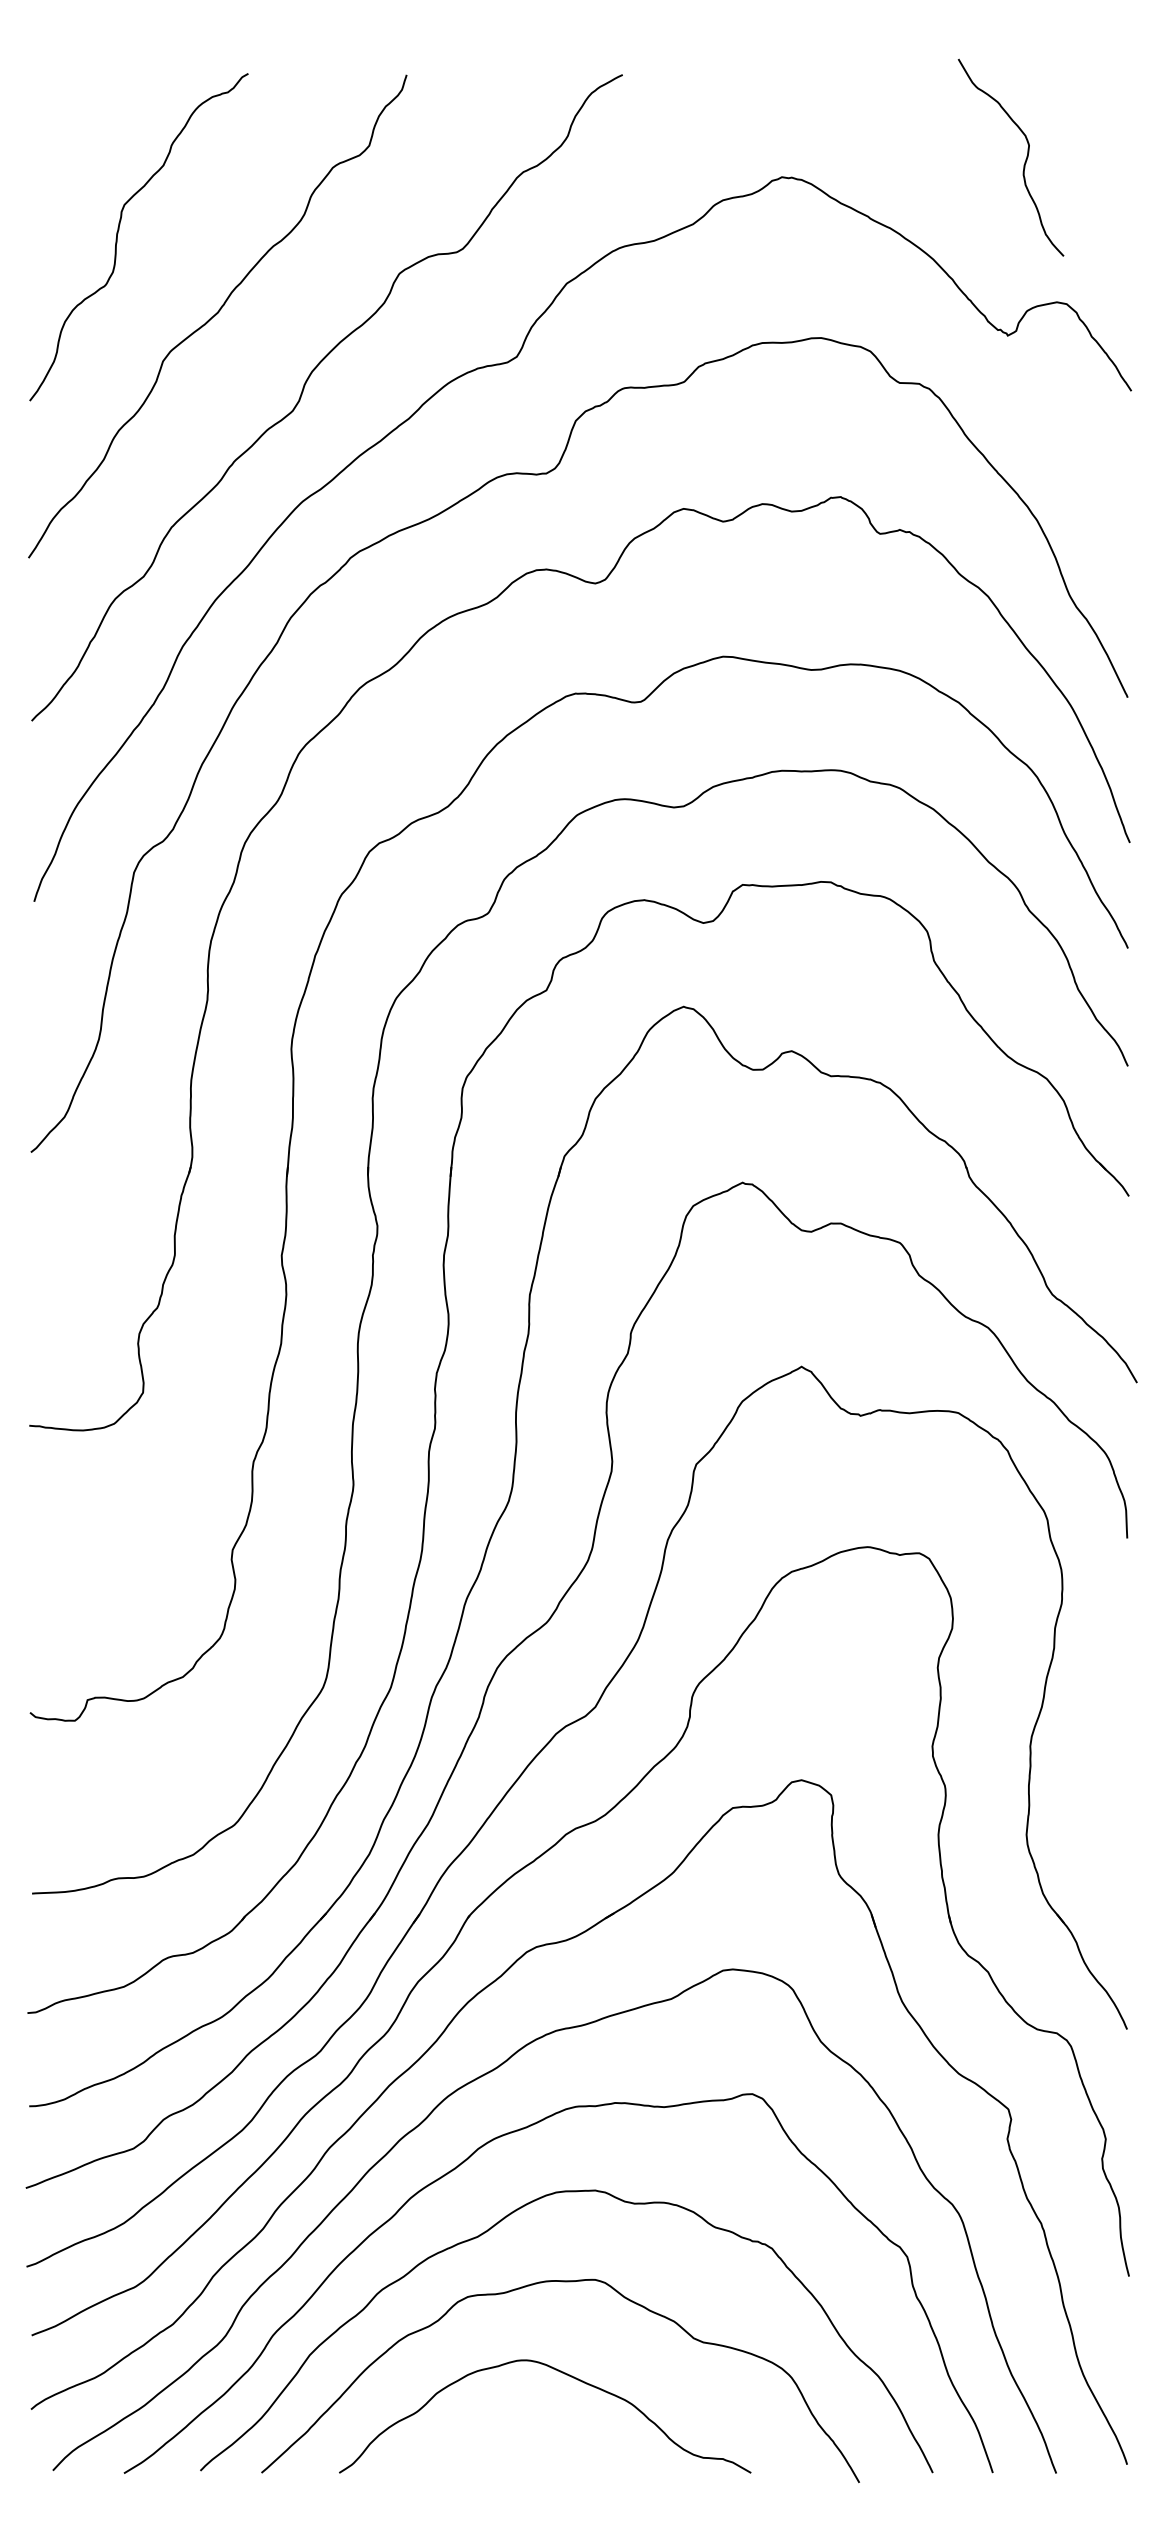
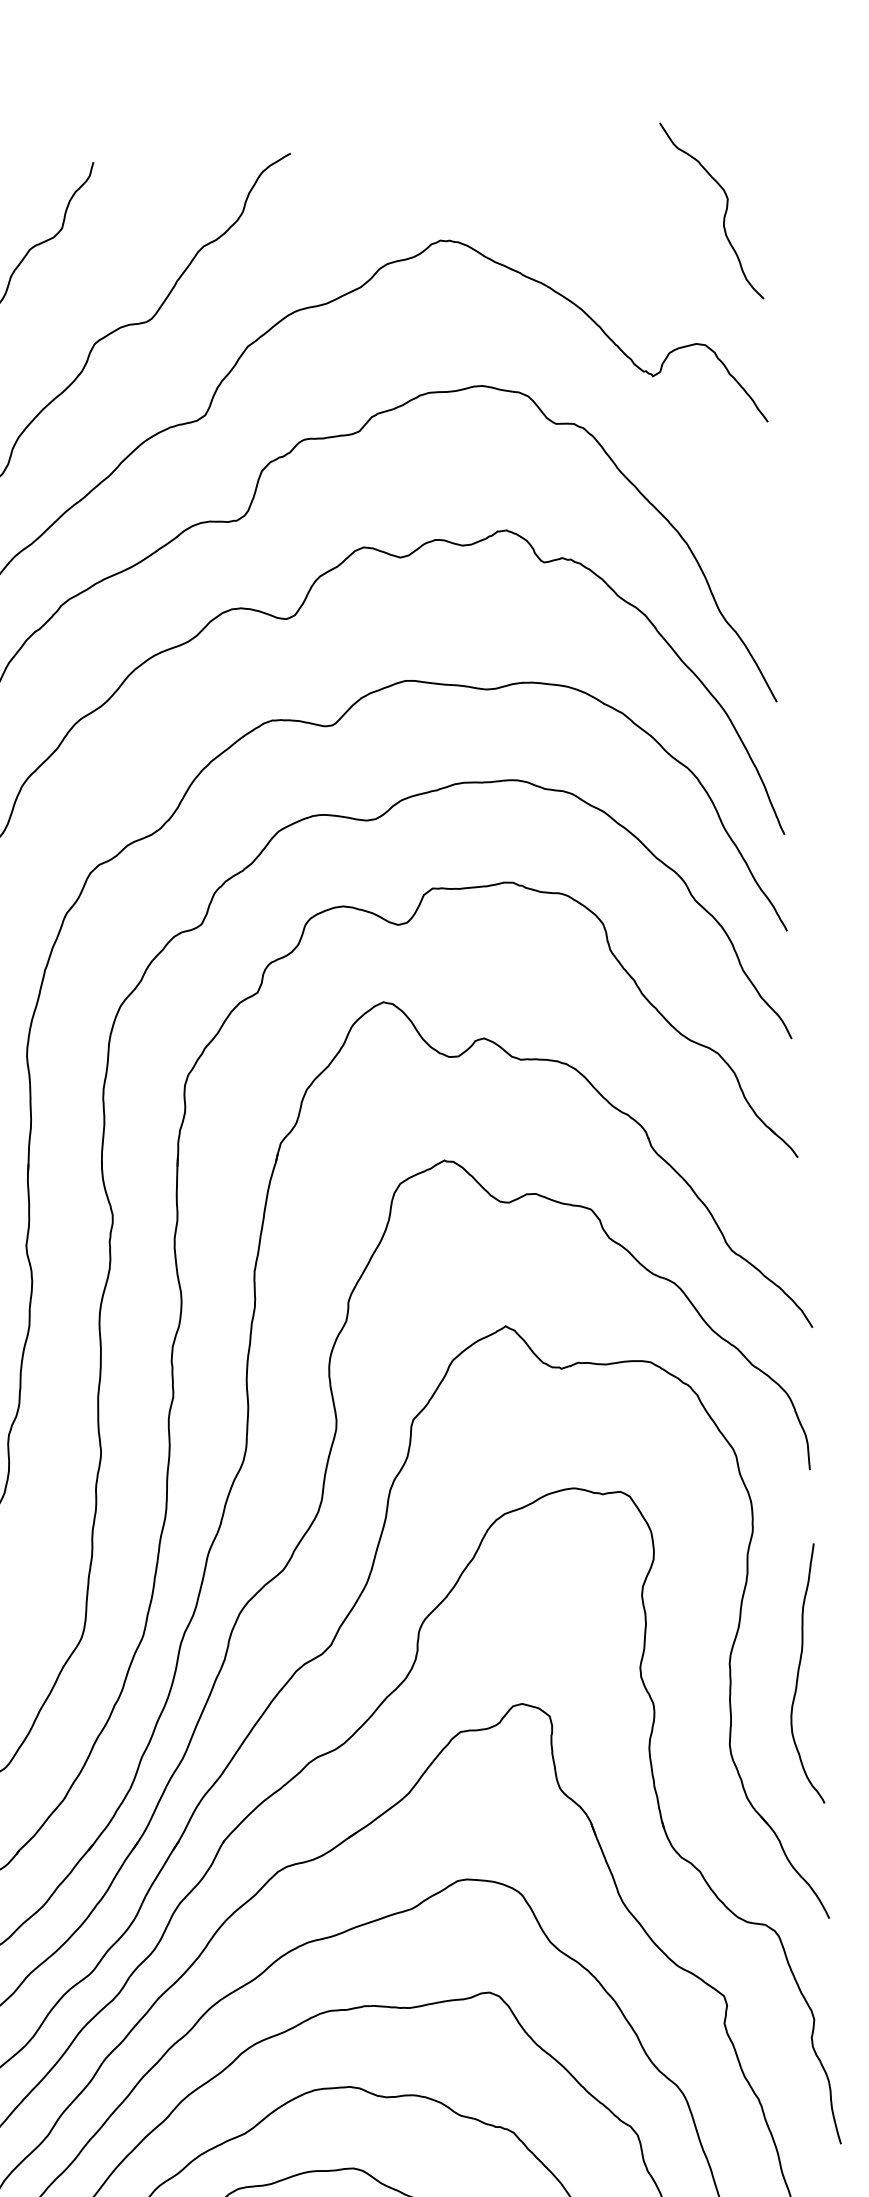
curve: (1024, 162) -> (724, 214), moved
curve: (1105, 1760) -> (798, 1673), added

